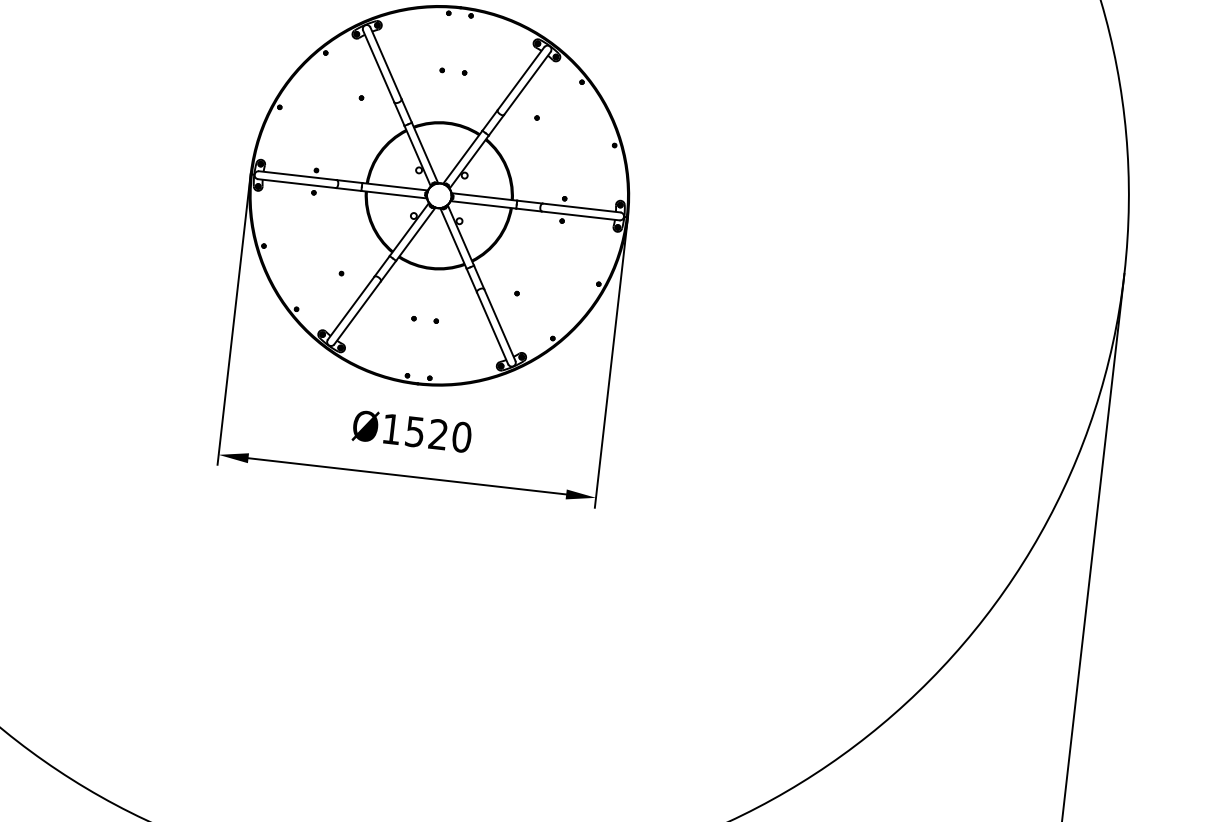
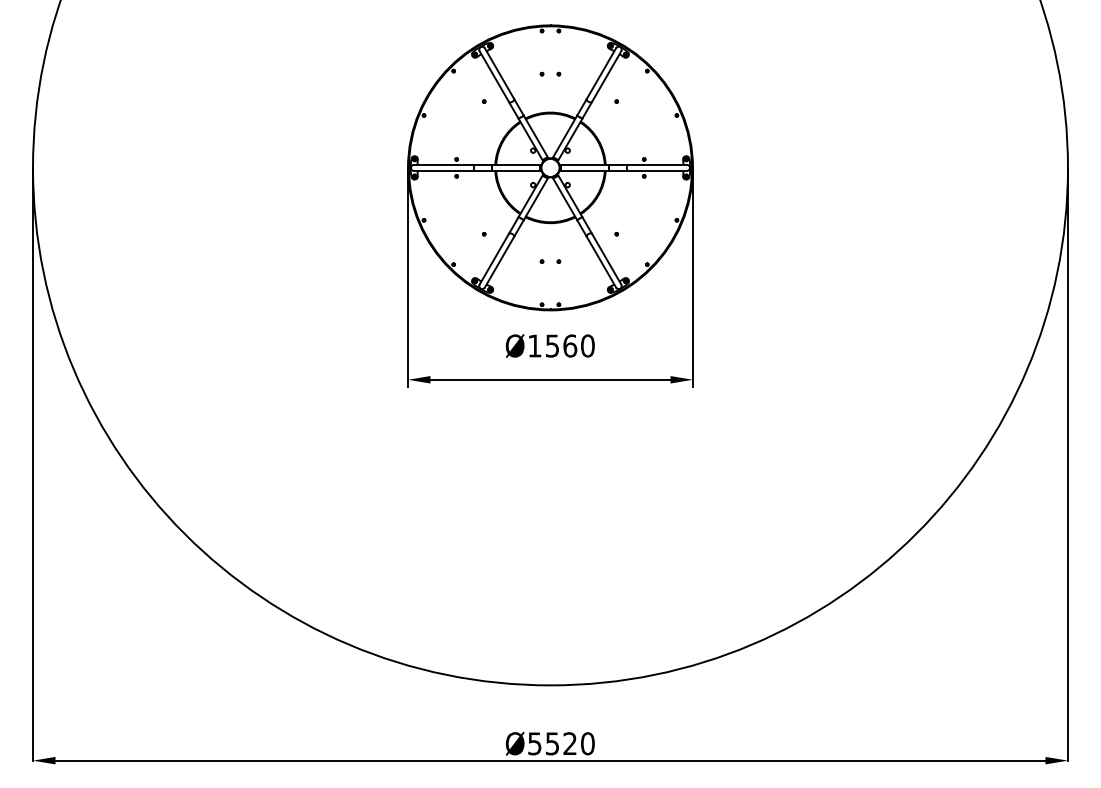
text: (439, 433) -> (570, 345), 1520 -> 1560

